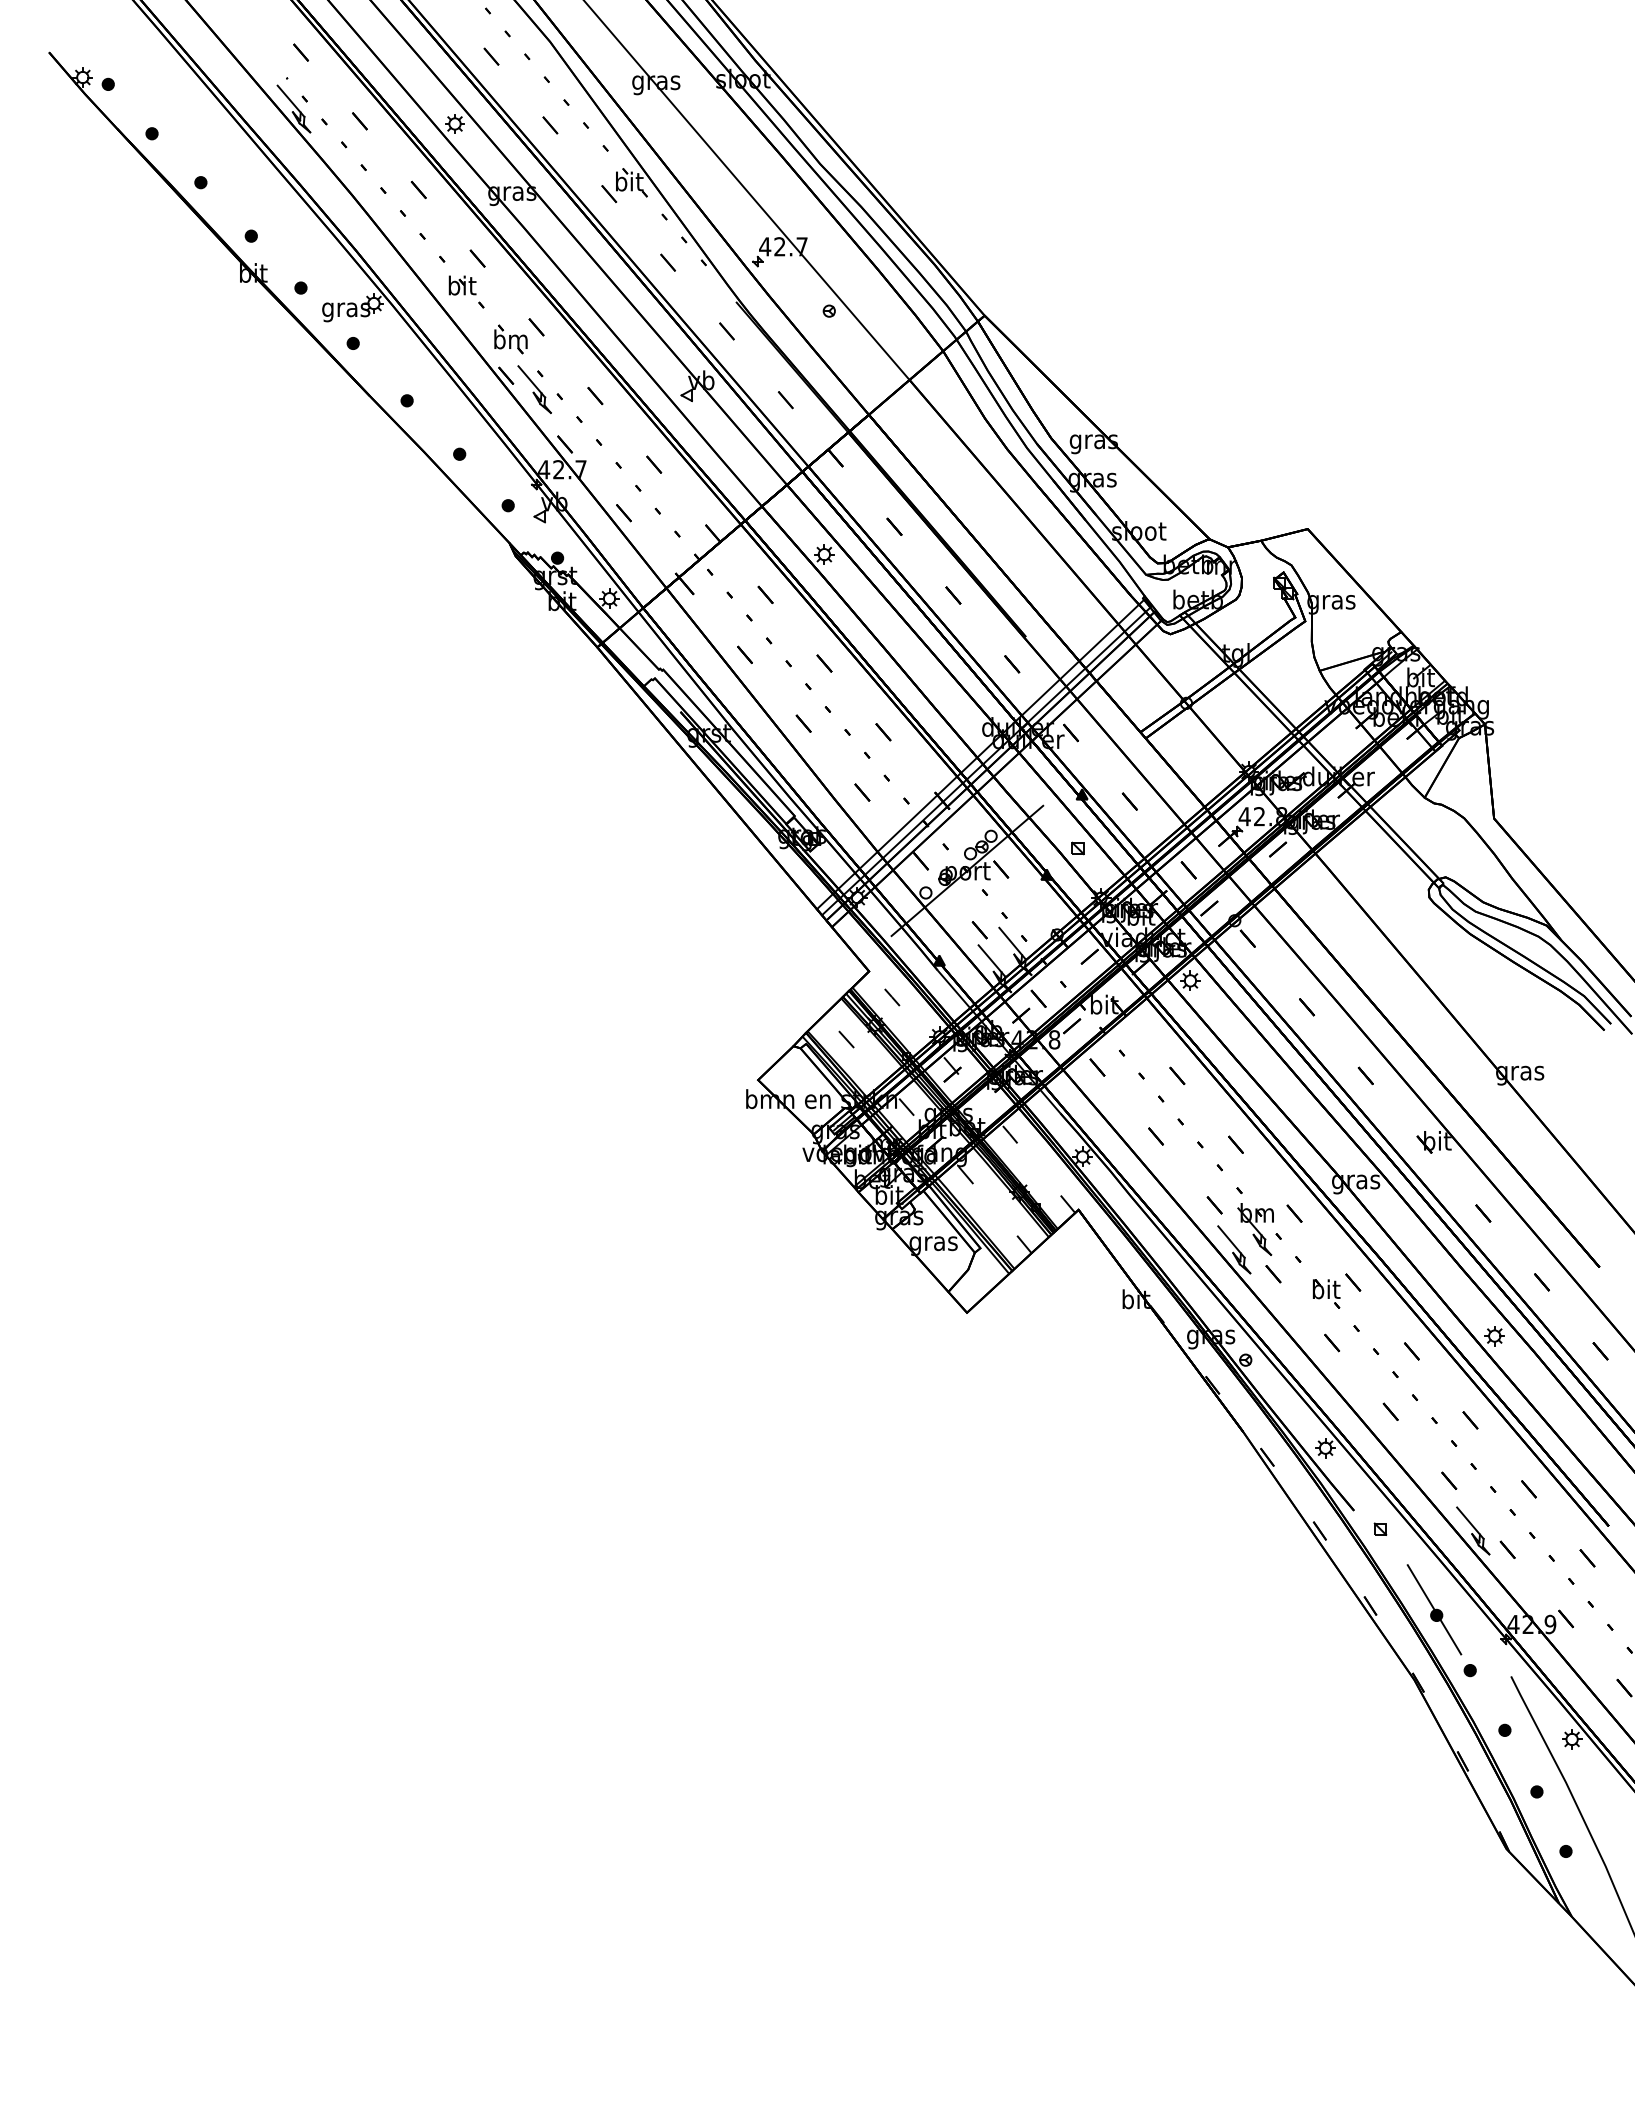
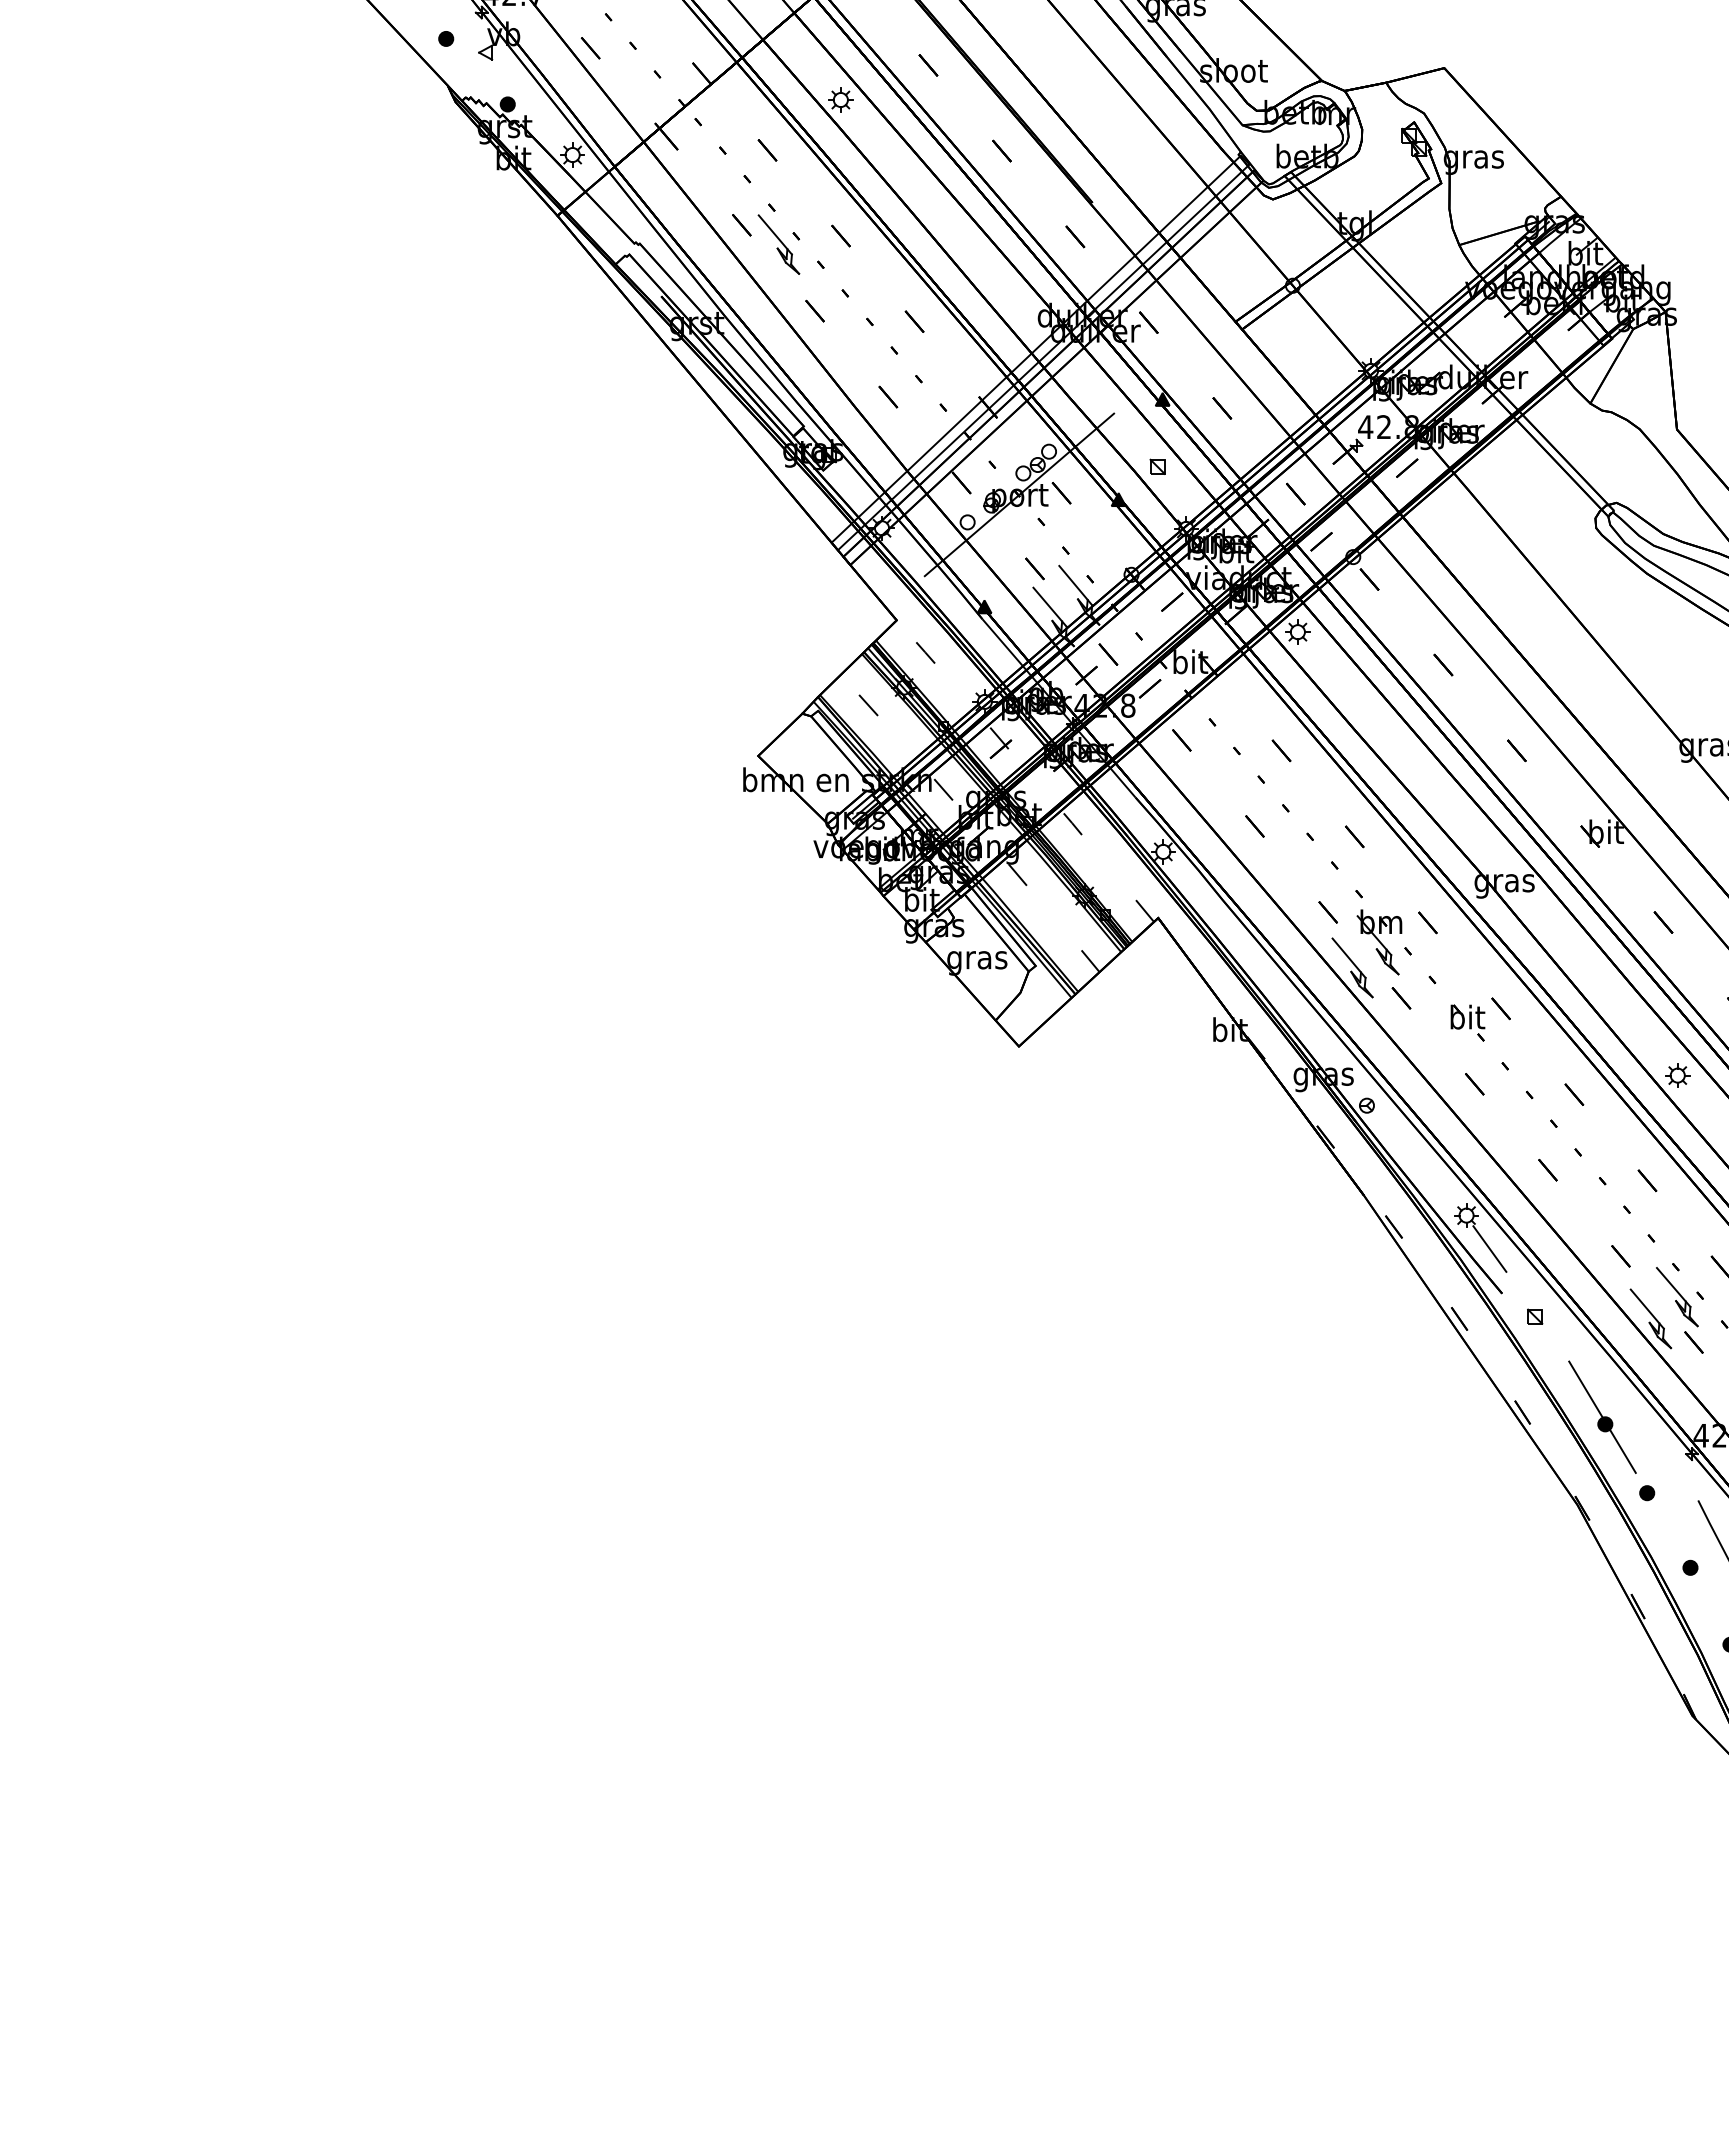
part: (774, 670) -> (778, 244), added
line: (1344, 1474) -> (1490, 1248), added
part: (1494, 1513) -> (1677, 1297), added

